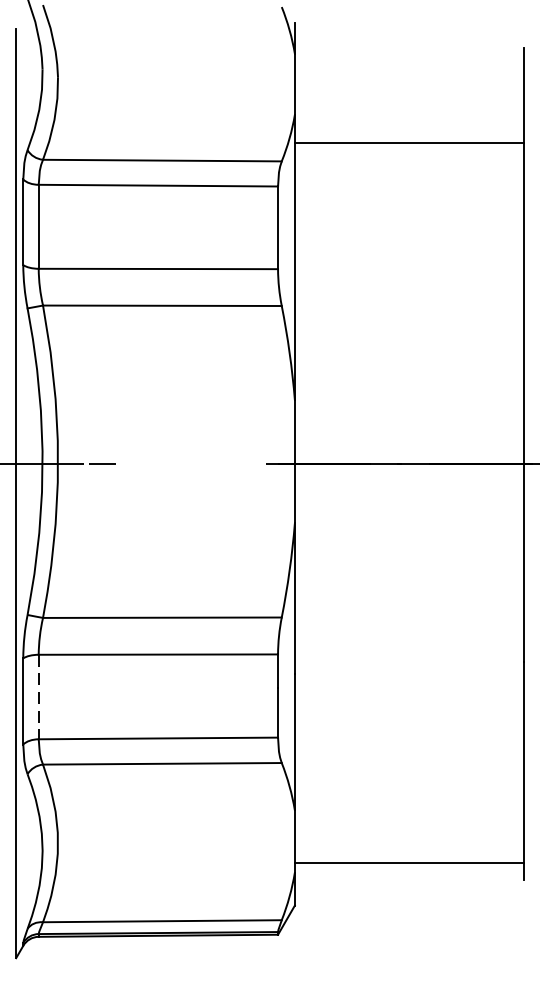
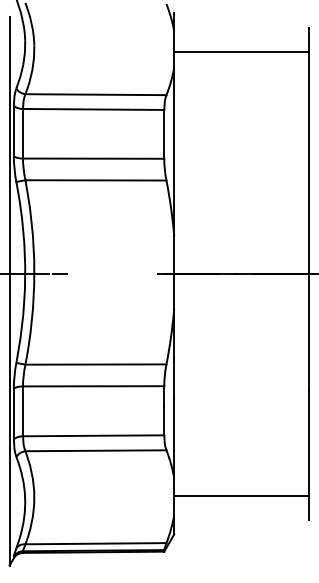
line: (408, 143) -> (241, 51), moved
line: (37, 697) -> (22, 411), dashed -> solid
line: (408, 863) -> (241, 496), moved

